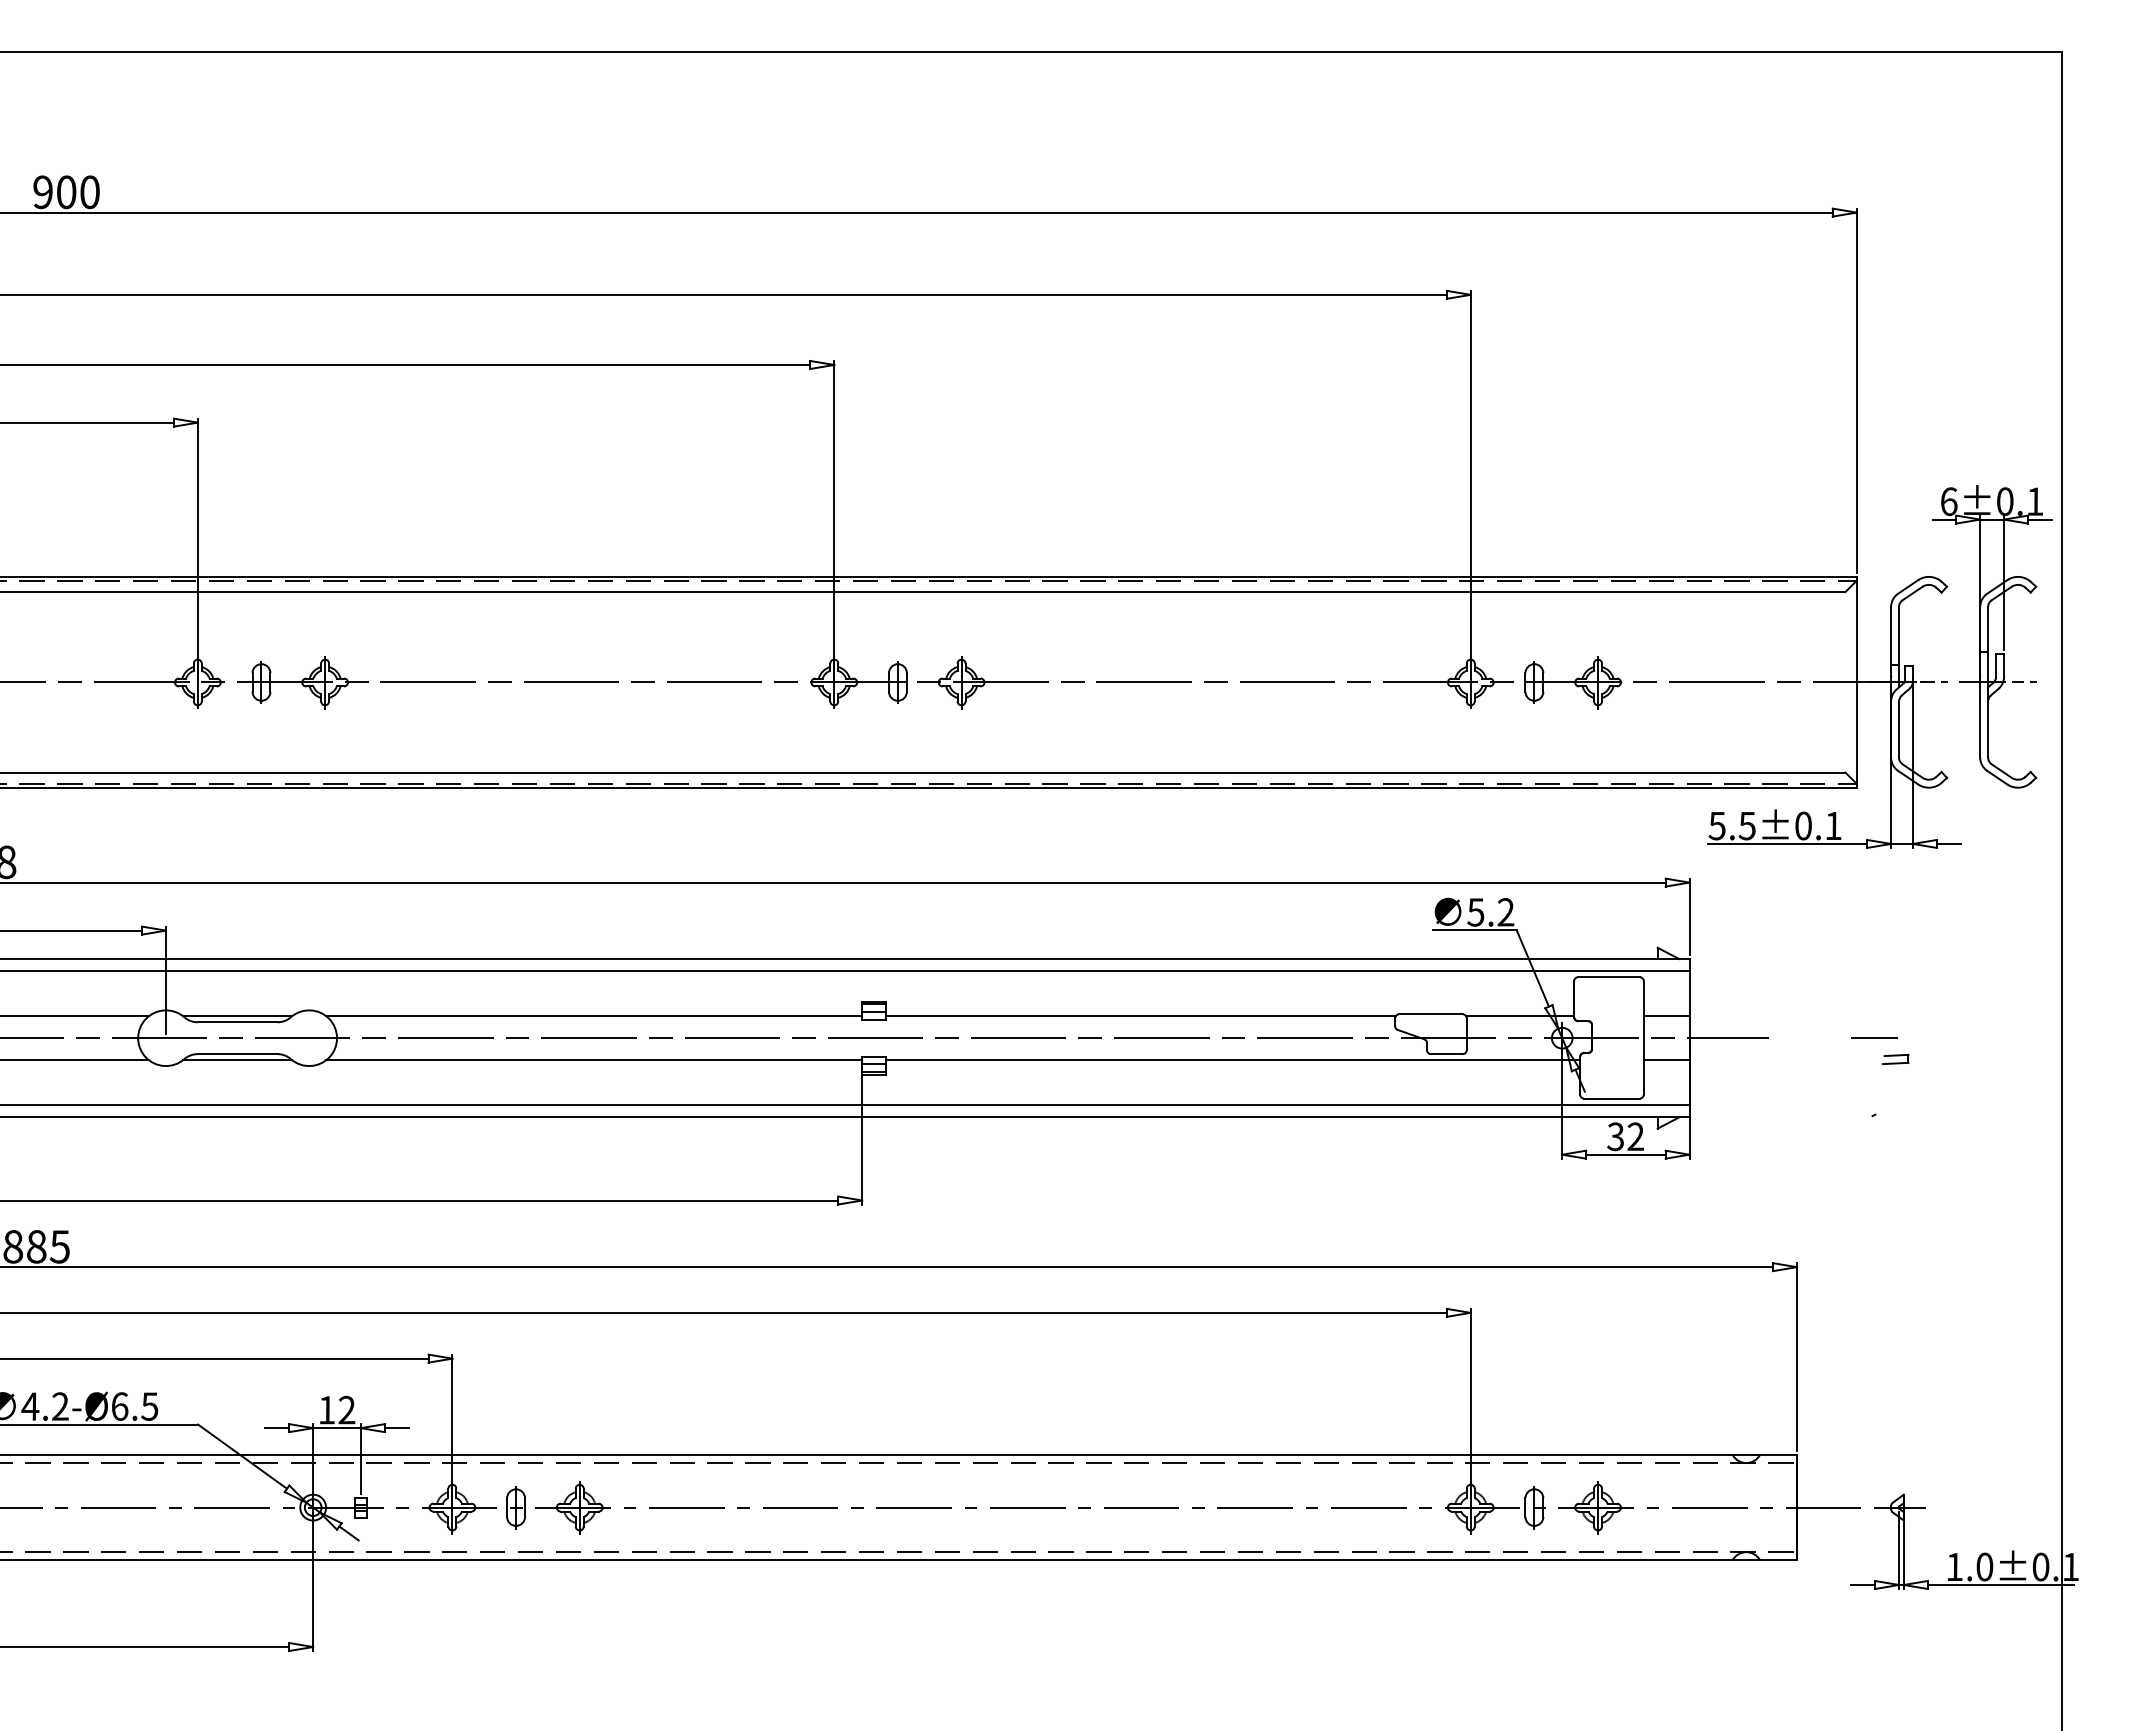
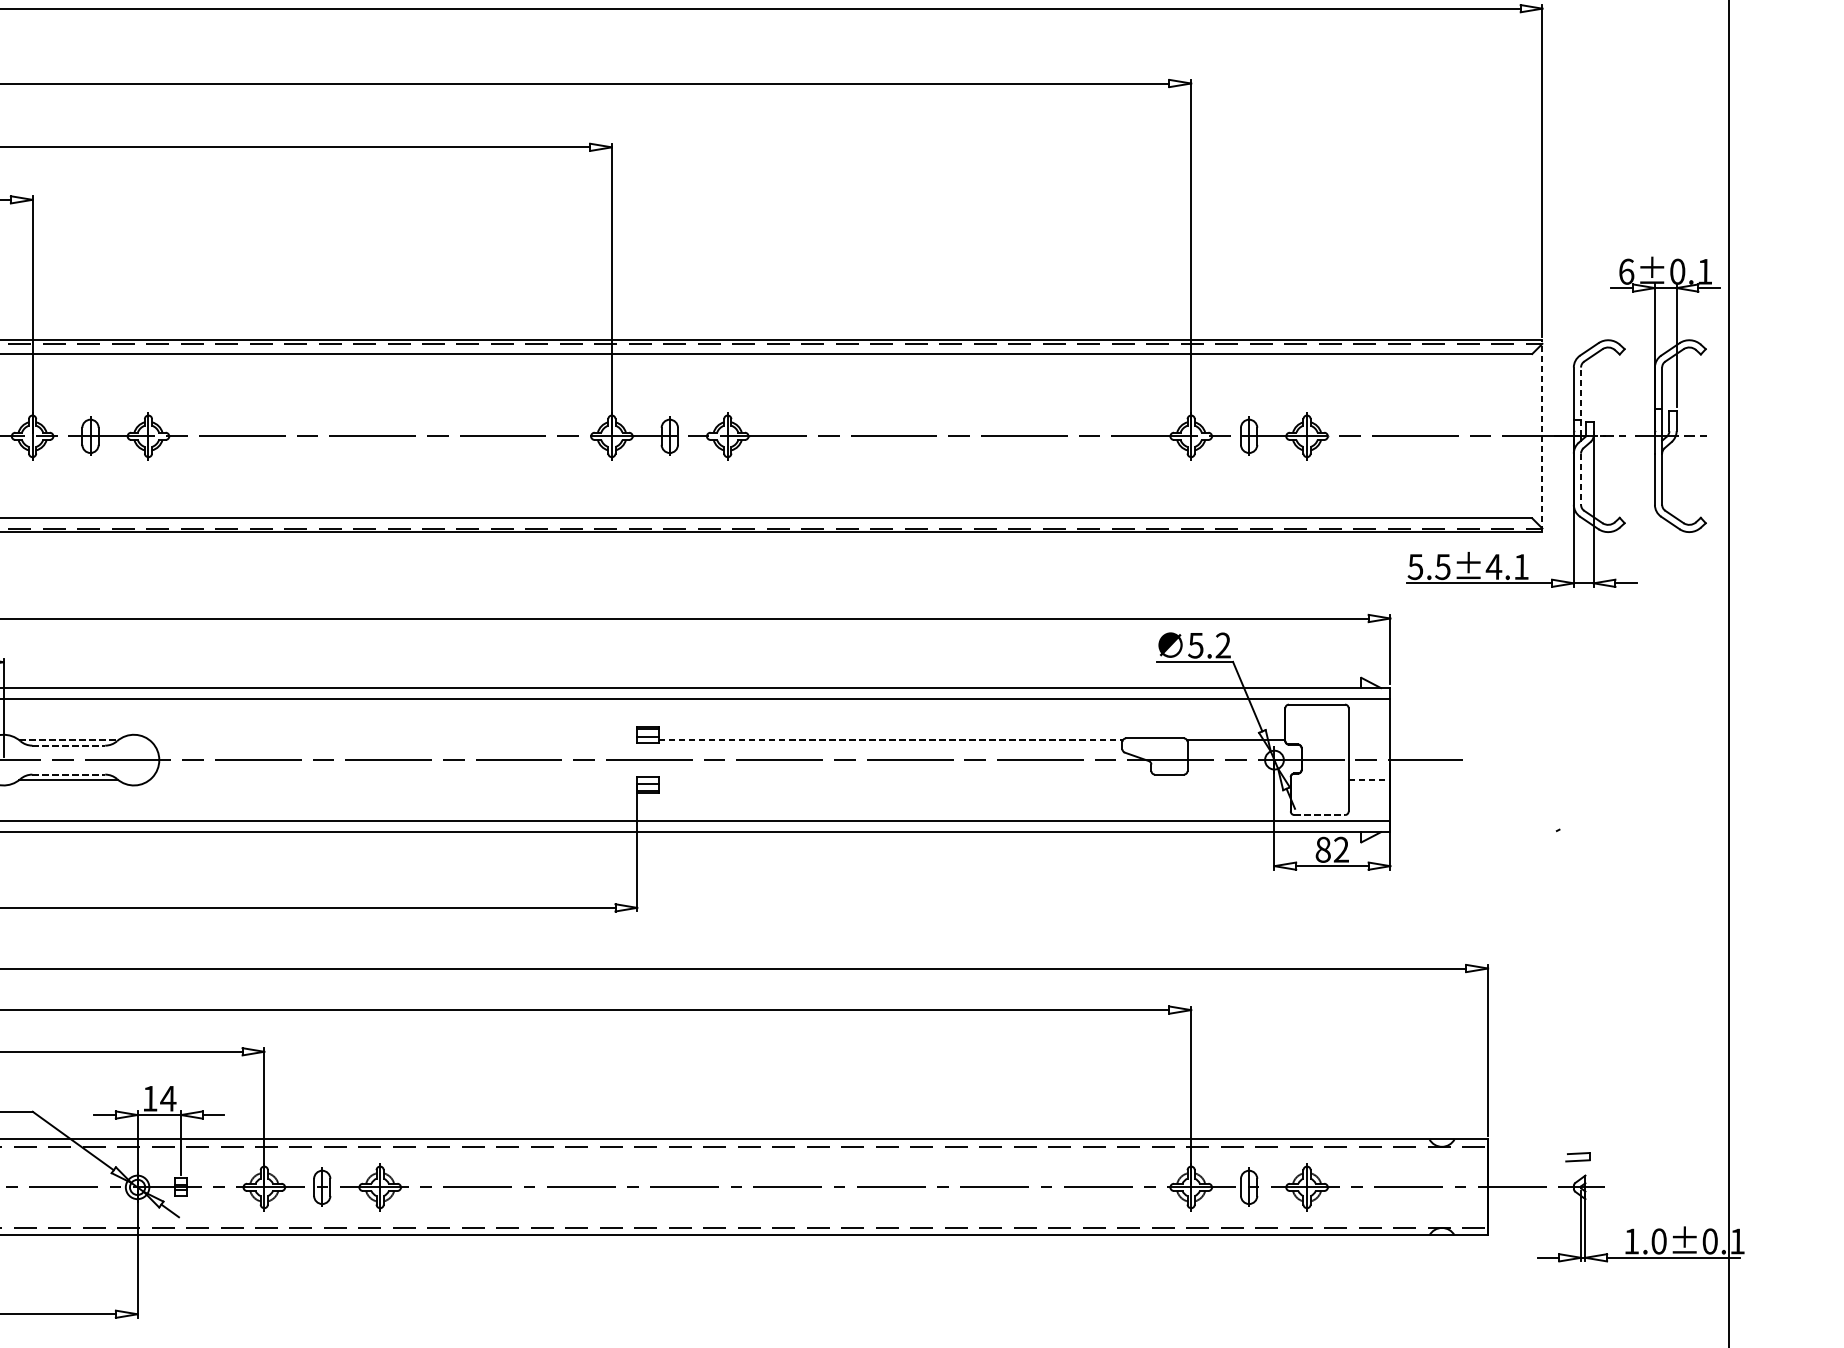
line: (1899, 644) -> (1581, 401), solid -> dashed
line: (1856, 681) -> (1542, 435), solid -> dashed
line: (1899, 730) -> (1581, 480), solid -> dashed
text: (1803, 825) -> (1494, 566), 5.5±0.1 -> 5.5±4.1
line: (238, 1016) -> (69, 740), solid -> dashed
line: (594, 1016) -> (393, 740), removed
line: (1140, 1016) -> (890, 740), solid -> dashed
line: (1666, 1016) -> (1369, 740), removed
line: (238, 1022) -> (69, 745), solid -> dashed
line: (1874, 1037) -> (1558, 759), removed
line: (238, 1054) -> (69, 774), solid -> dashed
part: (1895, 1059) -> (1577, 1157), moved
line: (594, 1060) -> (393, 780), removed
line: (1233, 1060) -> (975, 780), removed
line: (1666, 1060) -> (1369, 780), solid -> dashed
line: (1611, 1098) -> (1319, 815), solid -> dashed
text: (1615, 1136) -> (1322, 849), 32 -> 82
text: (346, 1409) -> (167, 1098), 12 -> 14

